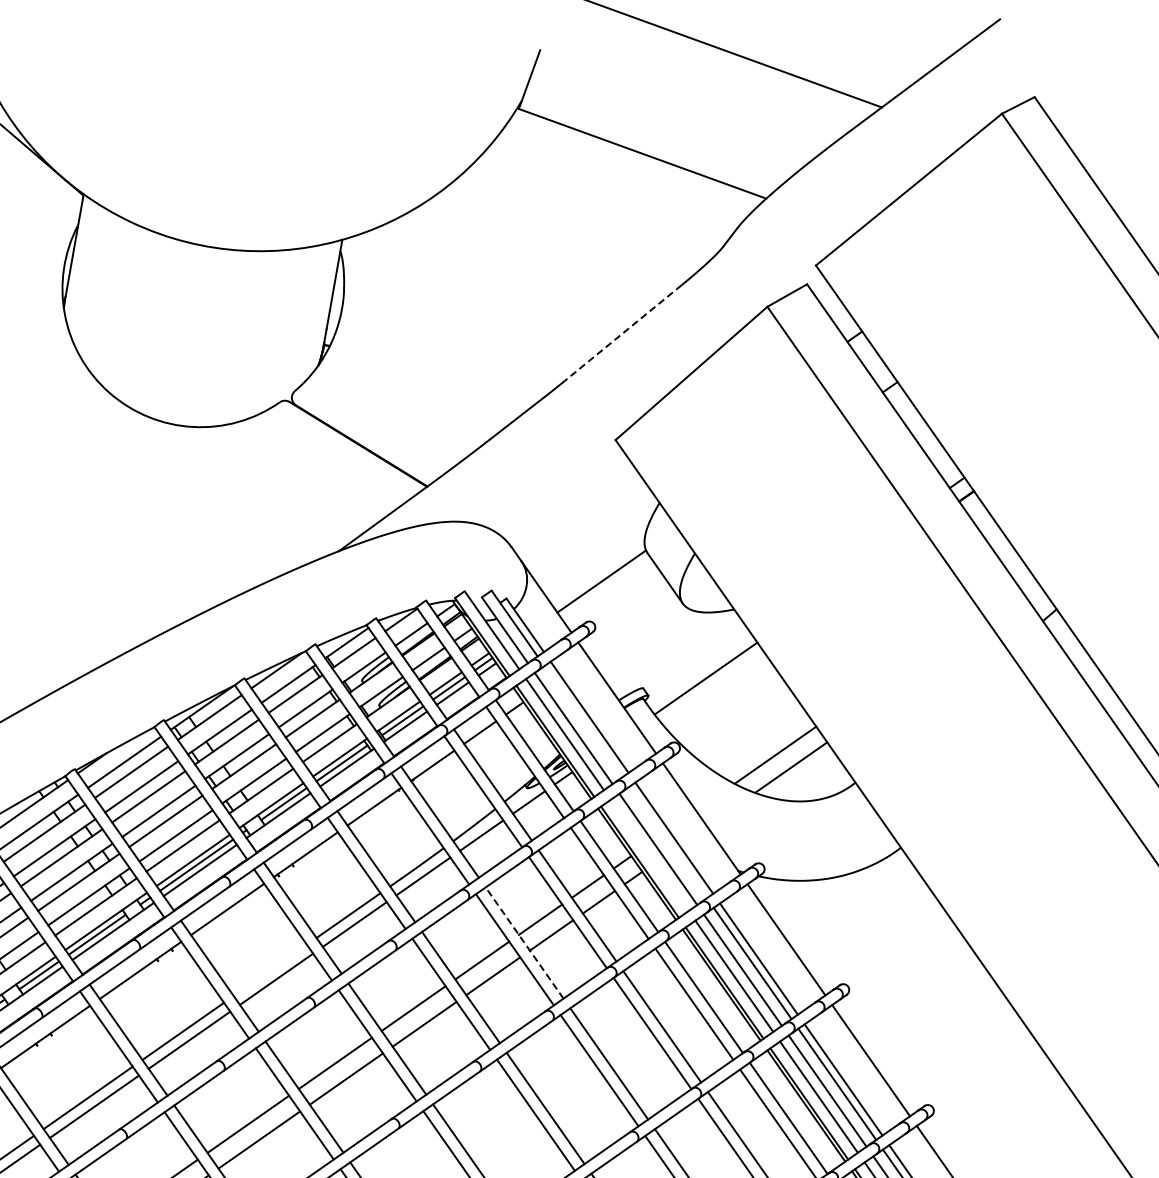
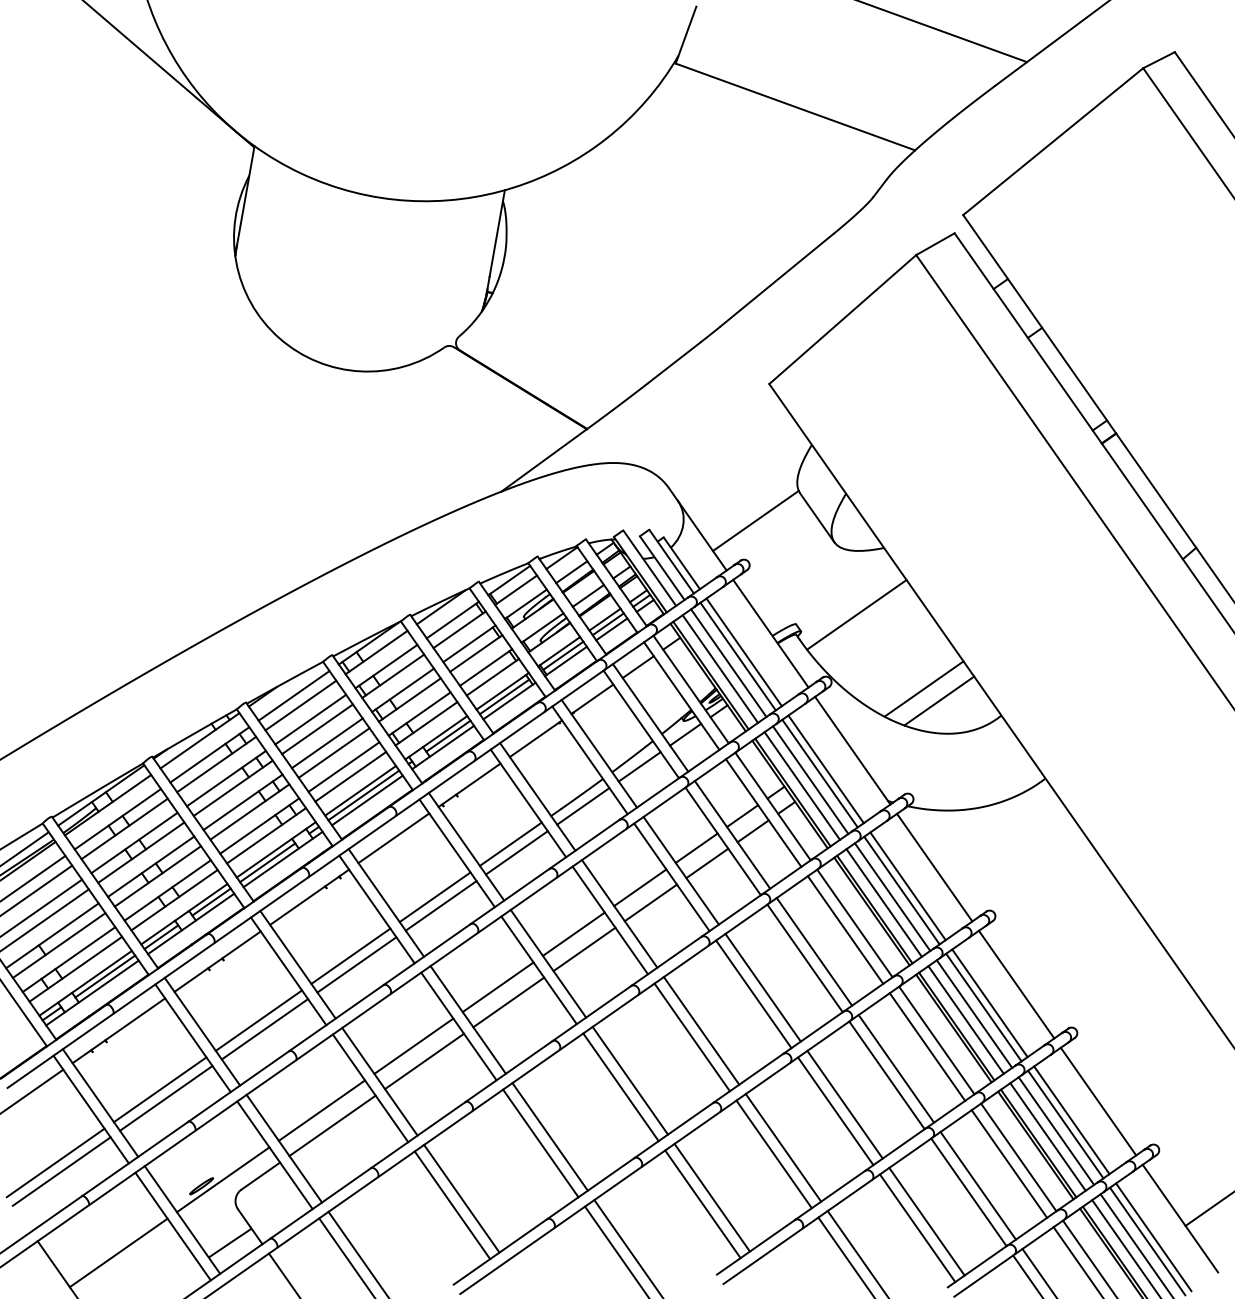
line: (623, 333) -> (776, 280), dashed -> solid
line: (582, 721) -> (737, 656), added
line: (667, 842) -> (819, 773), added
line: (648, 854) -> (801, 785), added
line: (524, 942) -> (681, 870), dashed -> solid
line: (269, 970) -> (434, 897), added

